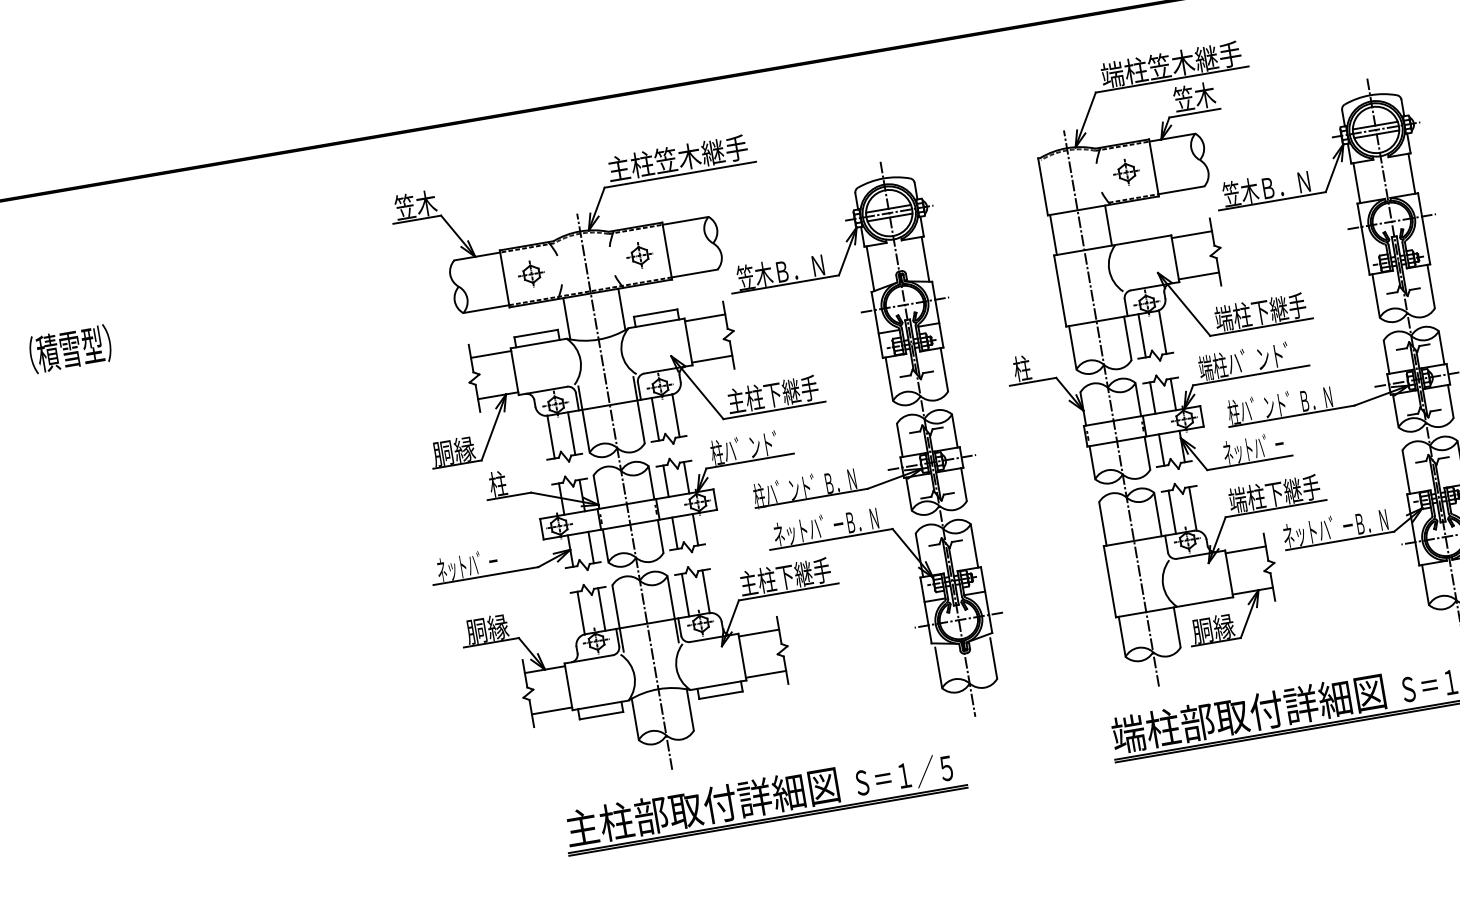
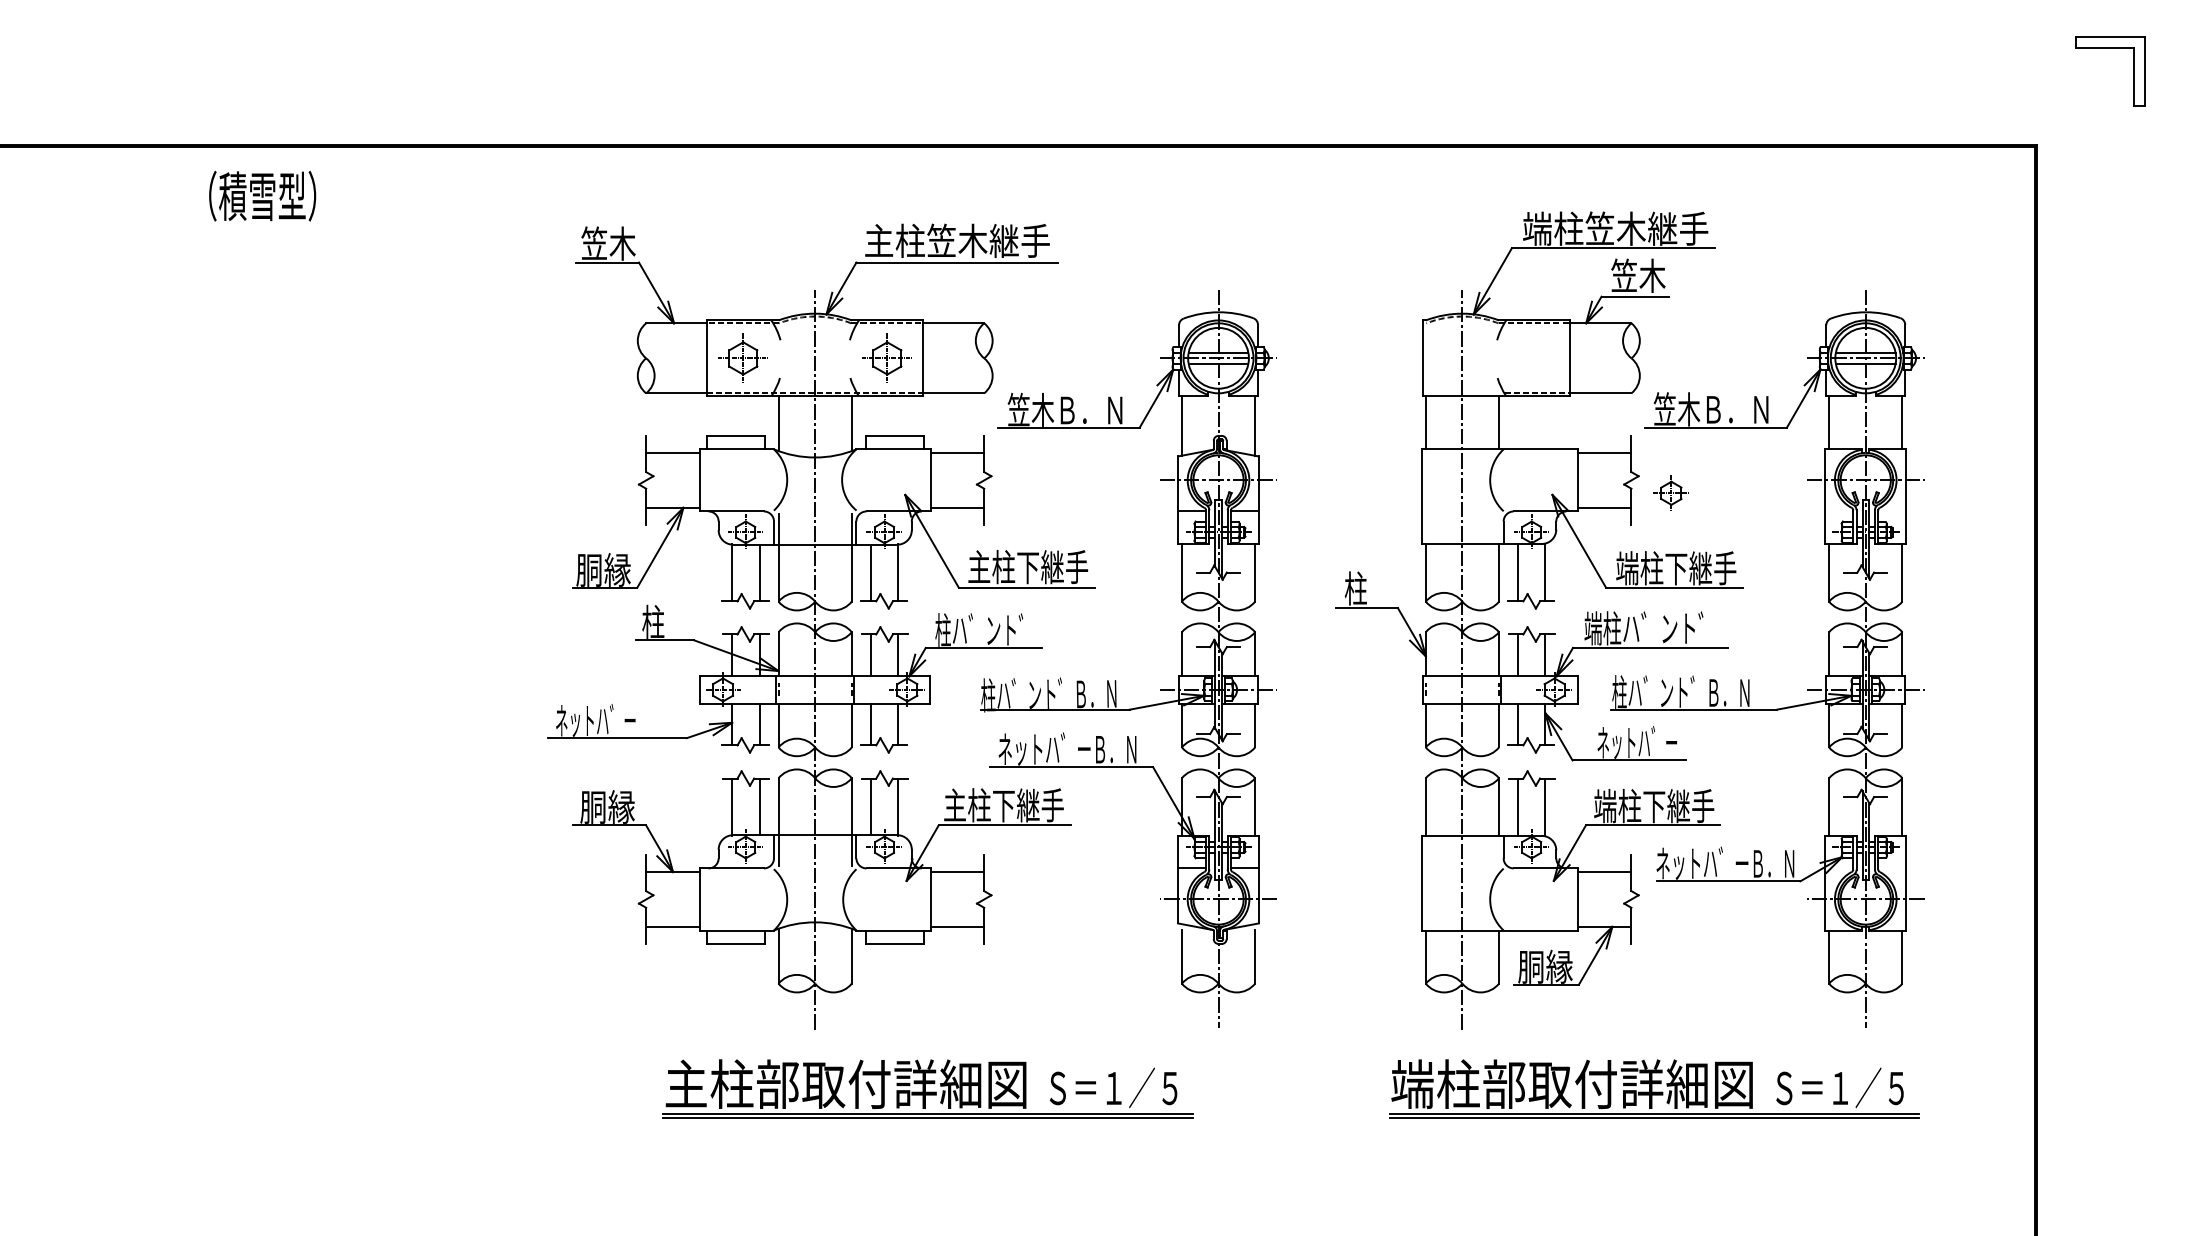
part: (1126, 172) -> (1670, 492), moved
part: (639, 255) -> (886, 357), size x1.4
part: (531, 273) -> (742, 357), size x1.4
text: (70, 348) -> (262, 195), moved

